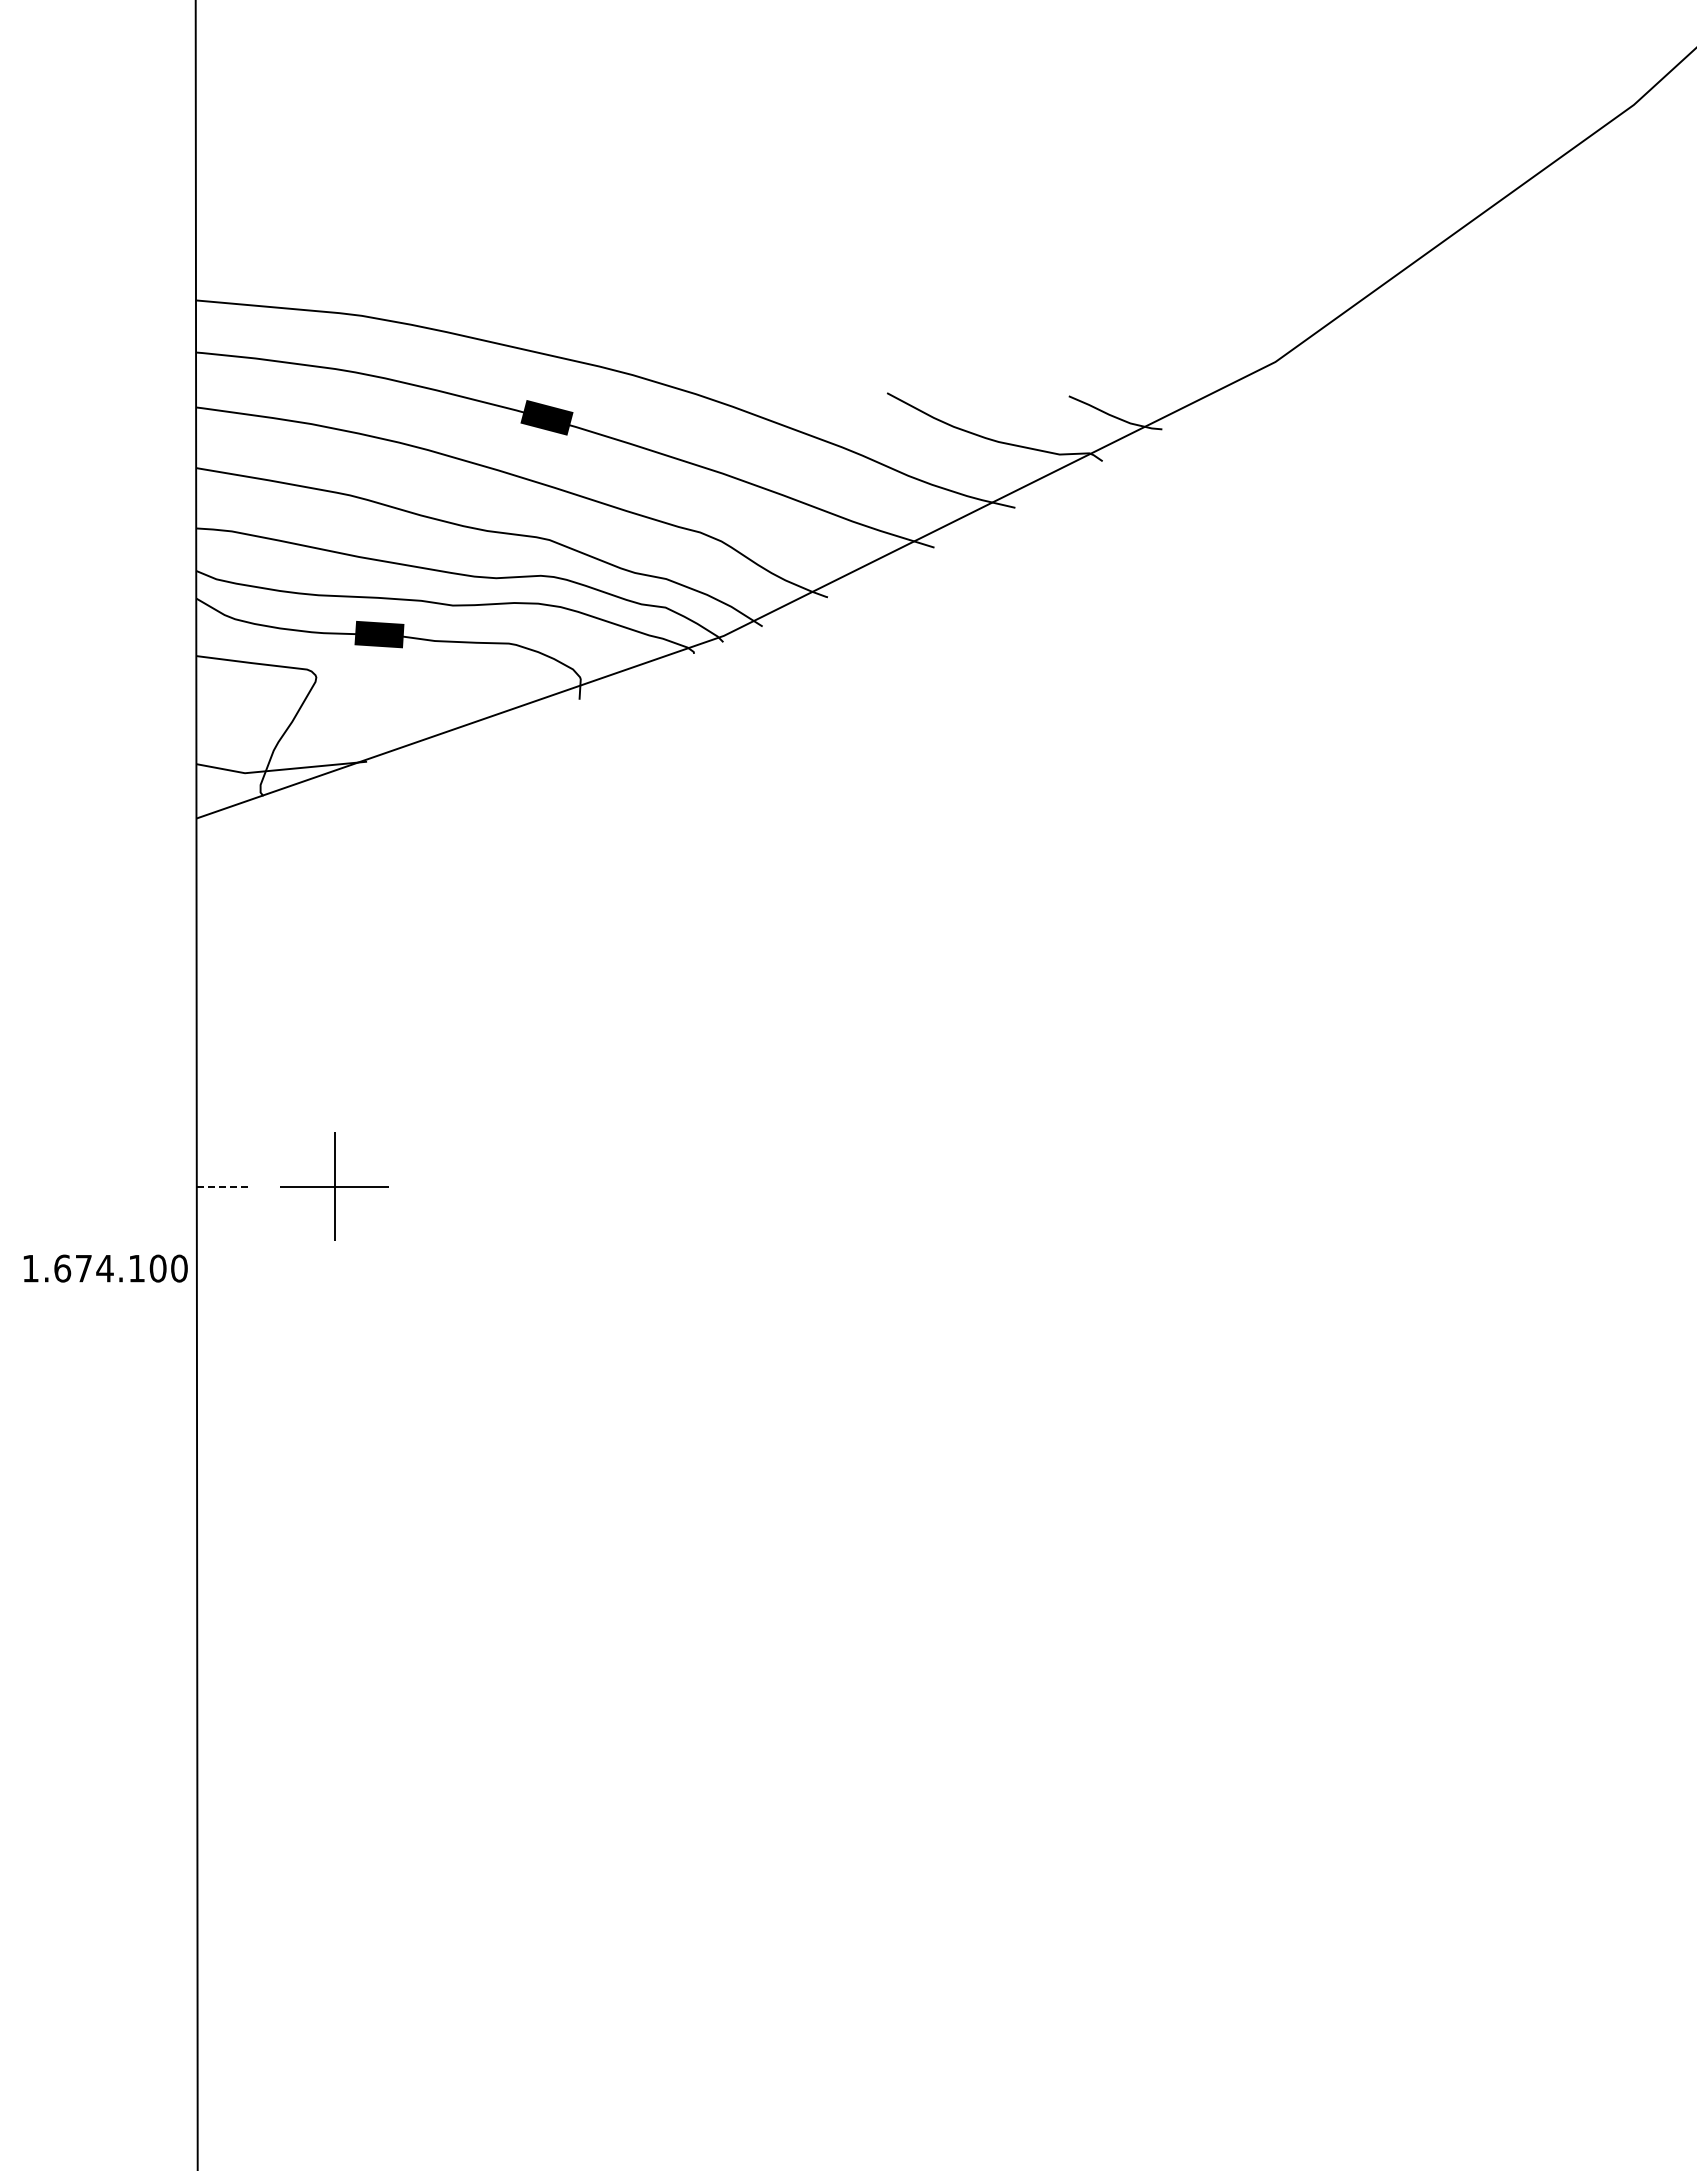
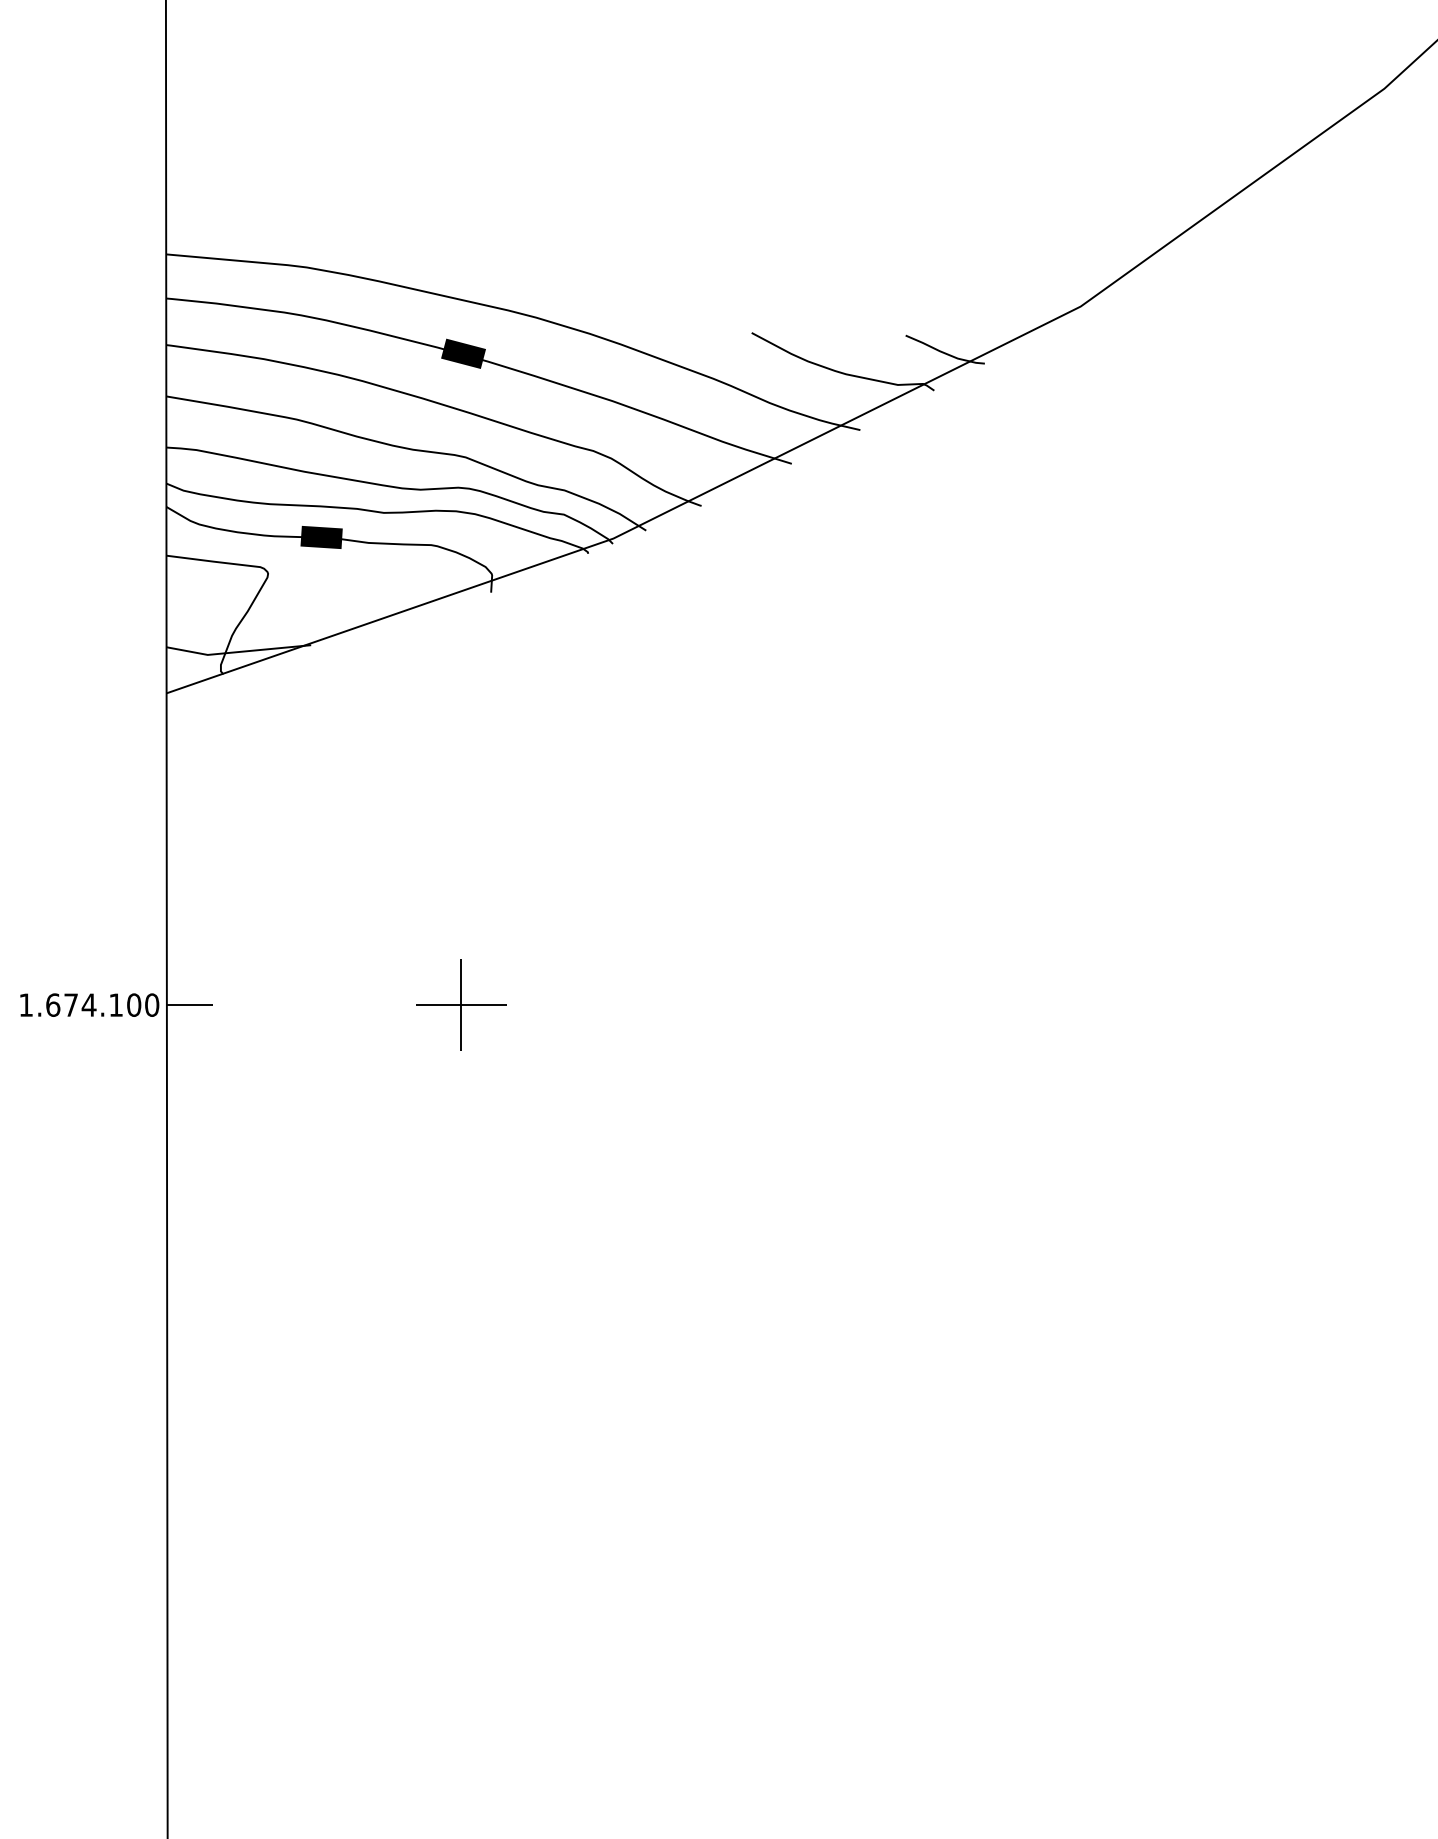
line: (224, 1186) -> (190, 1005), dashed -> solid
part: (334, 1186) -> (461, 1005), moved
text: (105, 1268) -> (89, 1005), moved

